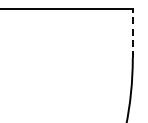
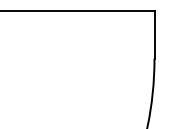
line: (132, 33) -> (154, 34), dashed -> solid

